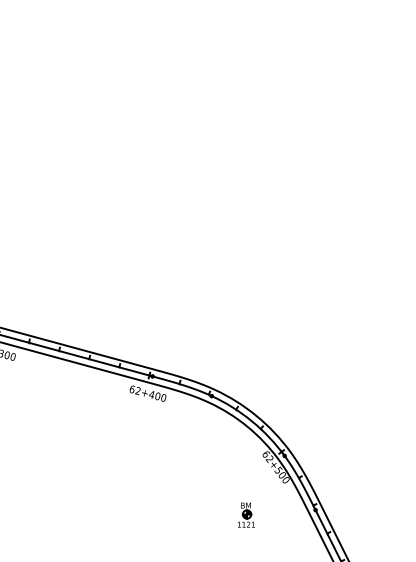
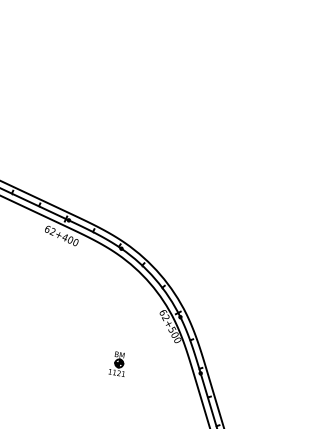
part: (245, 514) -> (117, 363), moved

